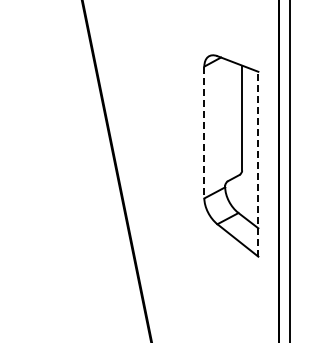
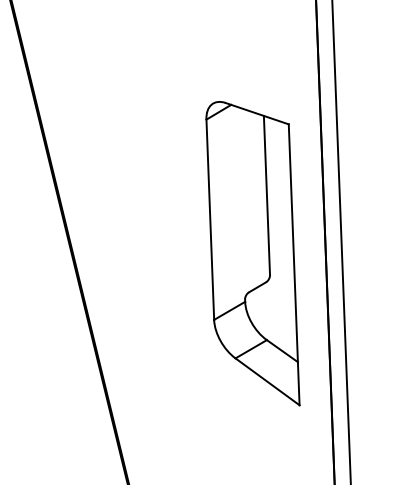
line: (204, 132) -> (210, 219), dashed -> solid
line: (258, 163) -> (294, 263), dashed -> solid

